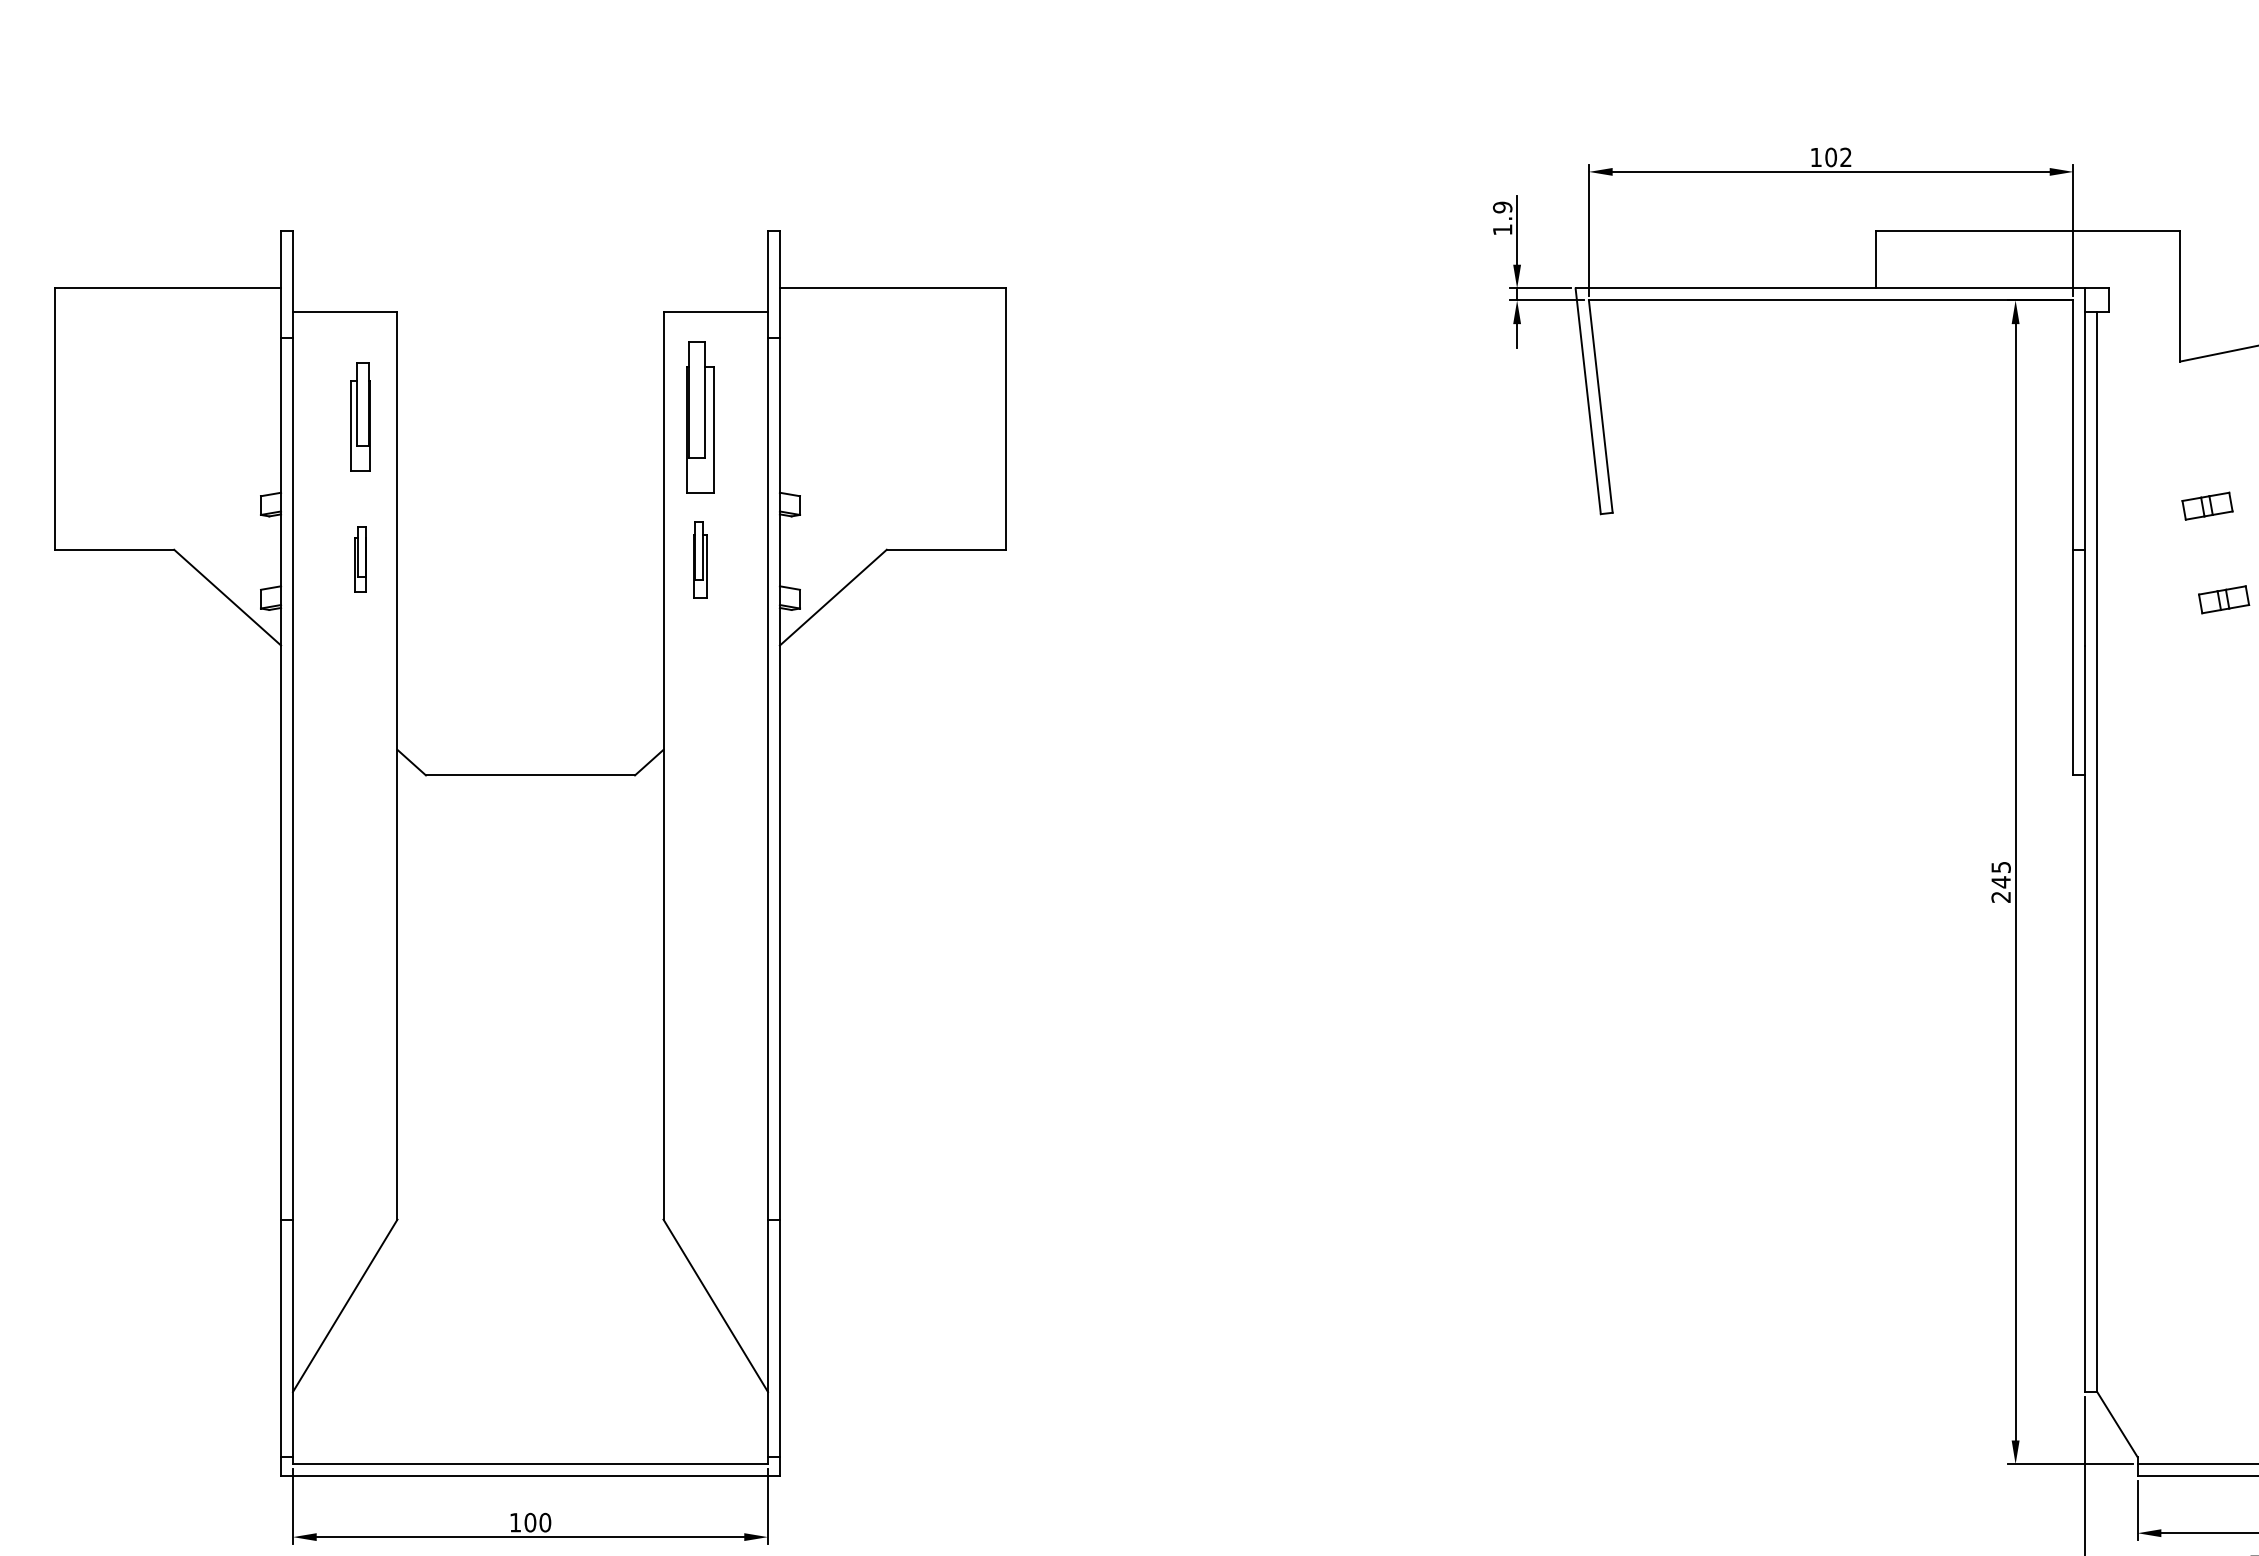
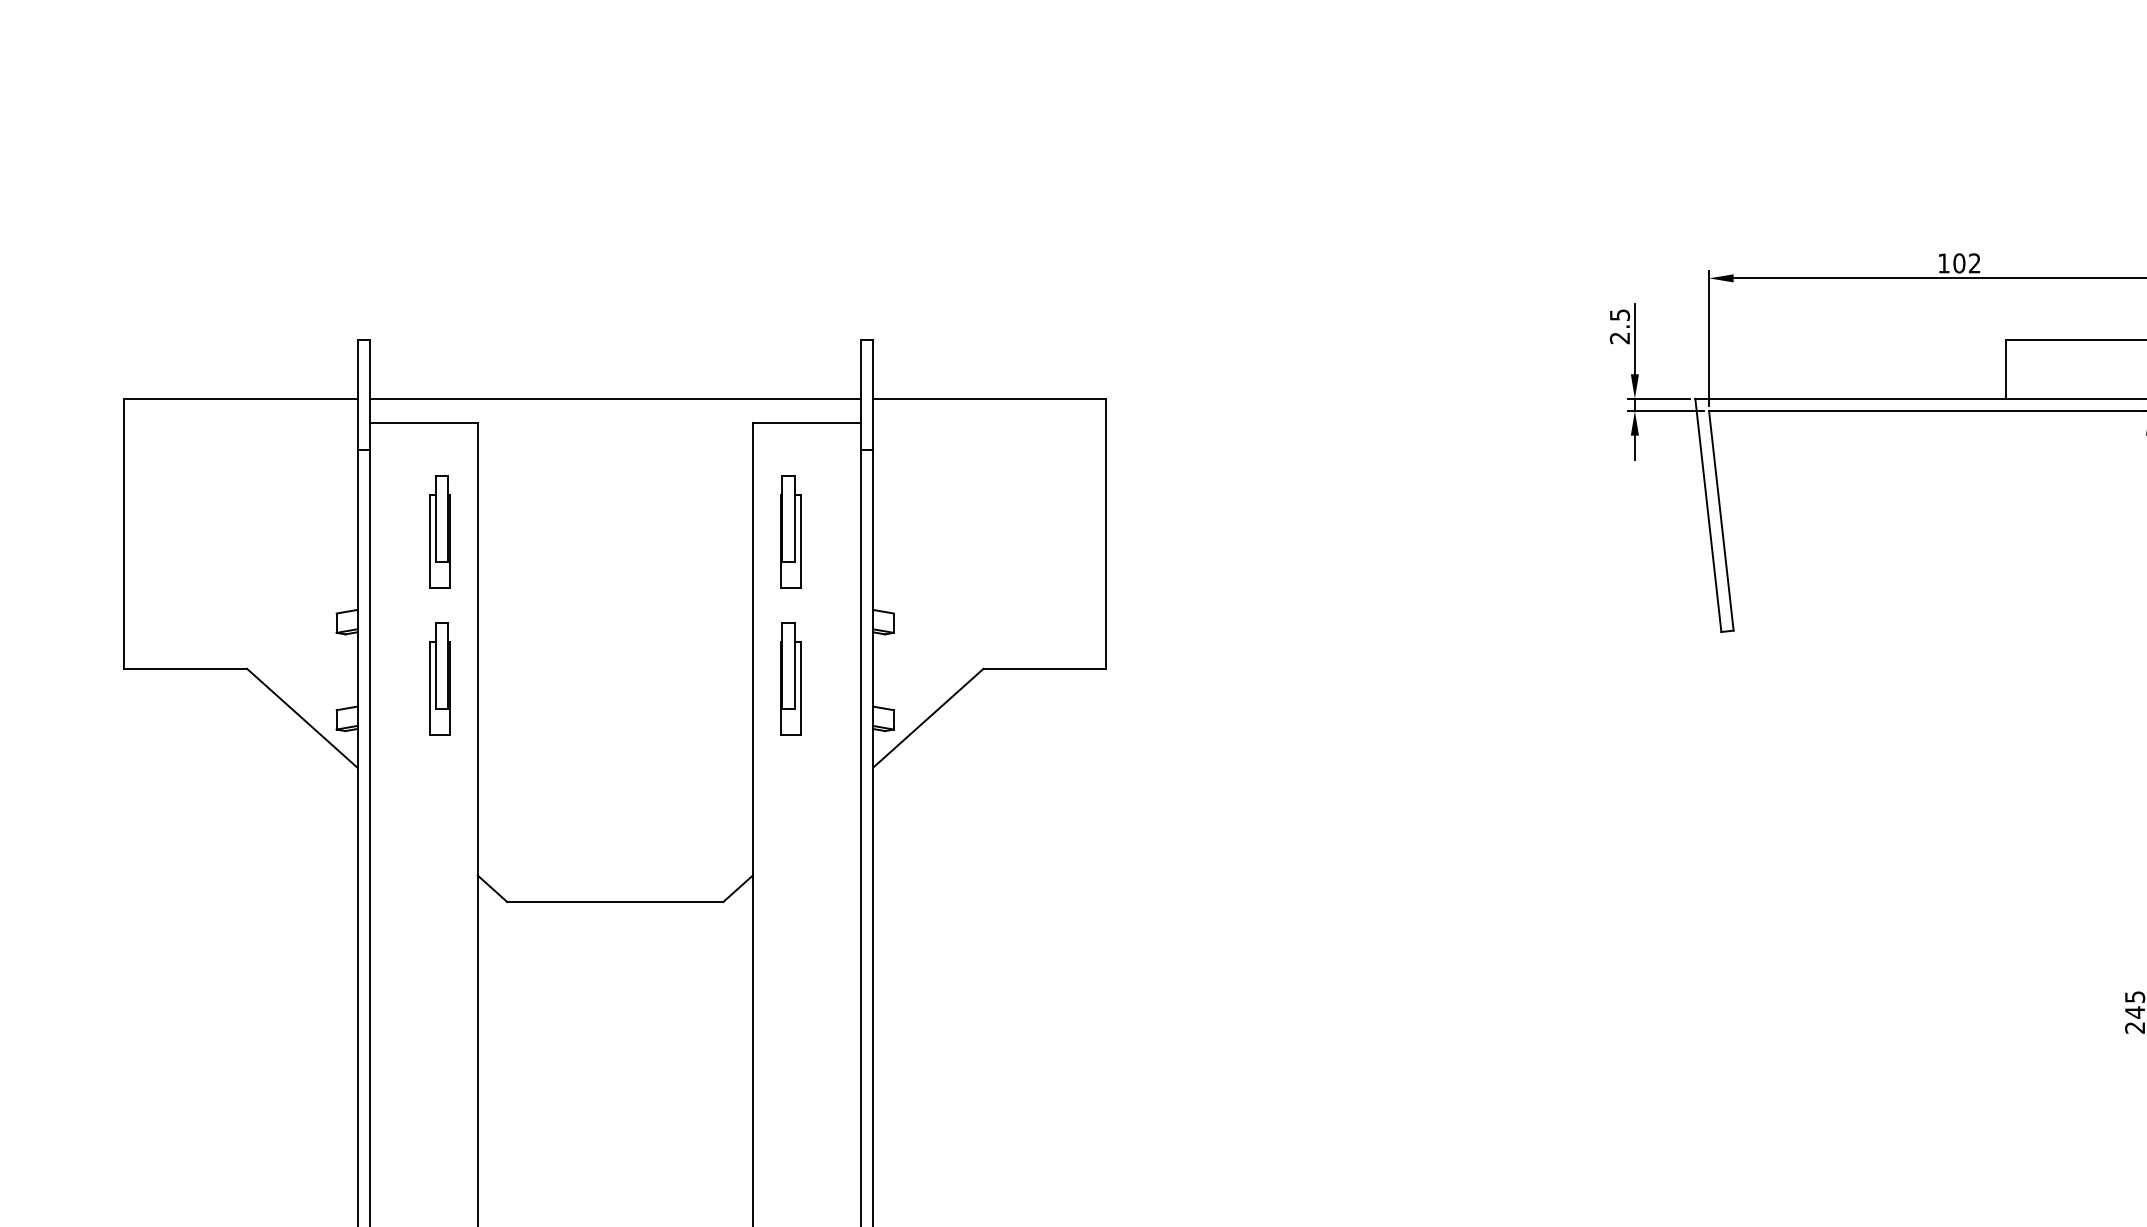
text: (1502, 218) -> (1619, 326), 1.9 -> 2.5
line: (530, 288) -> (615, 398), added
part: (700, 416) -> (790, 531), size x0.71
part: (360, 559) -> (439, 678), size x1.67
part: (700, 559) -> (790, 678), size x1.43

